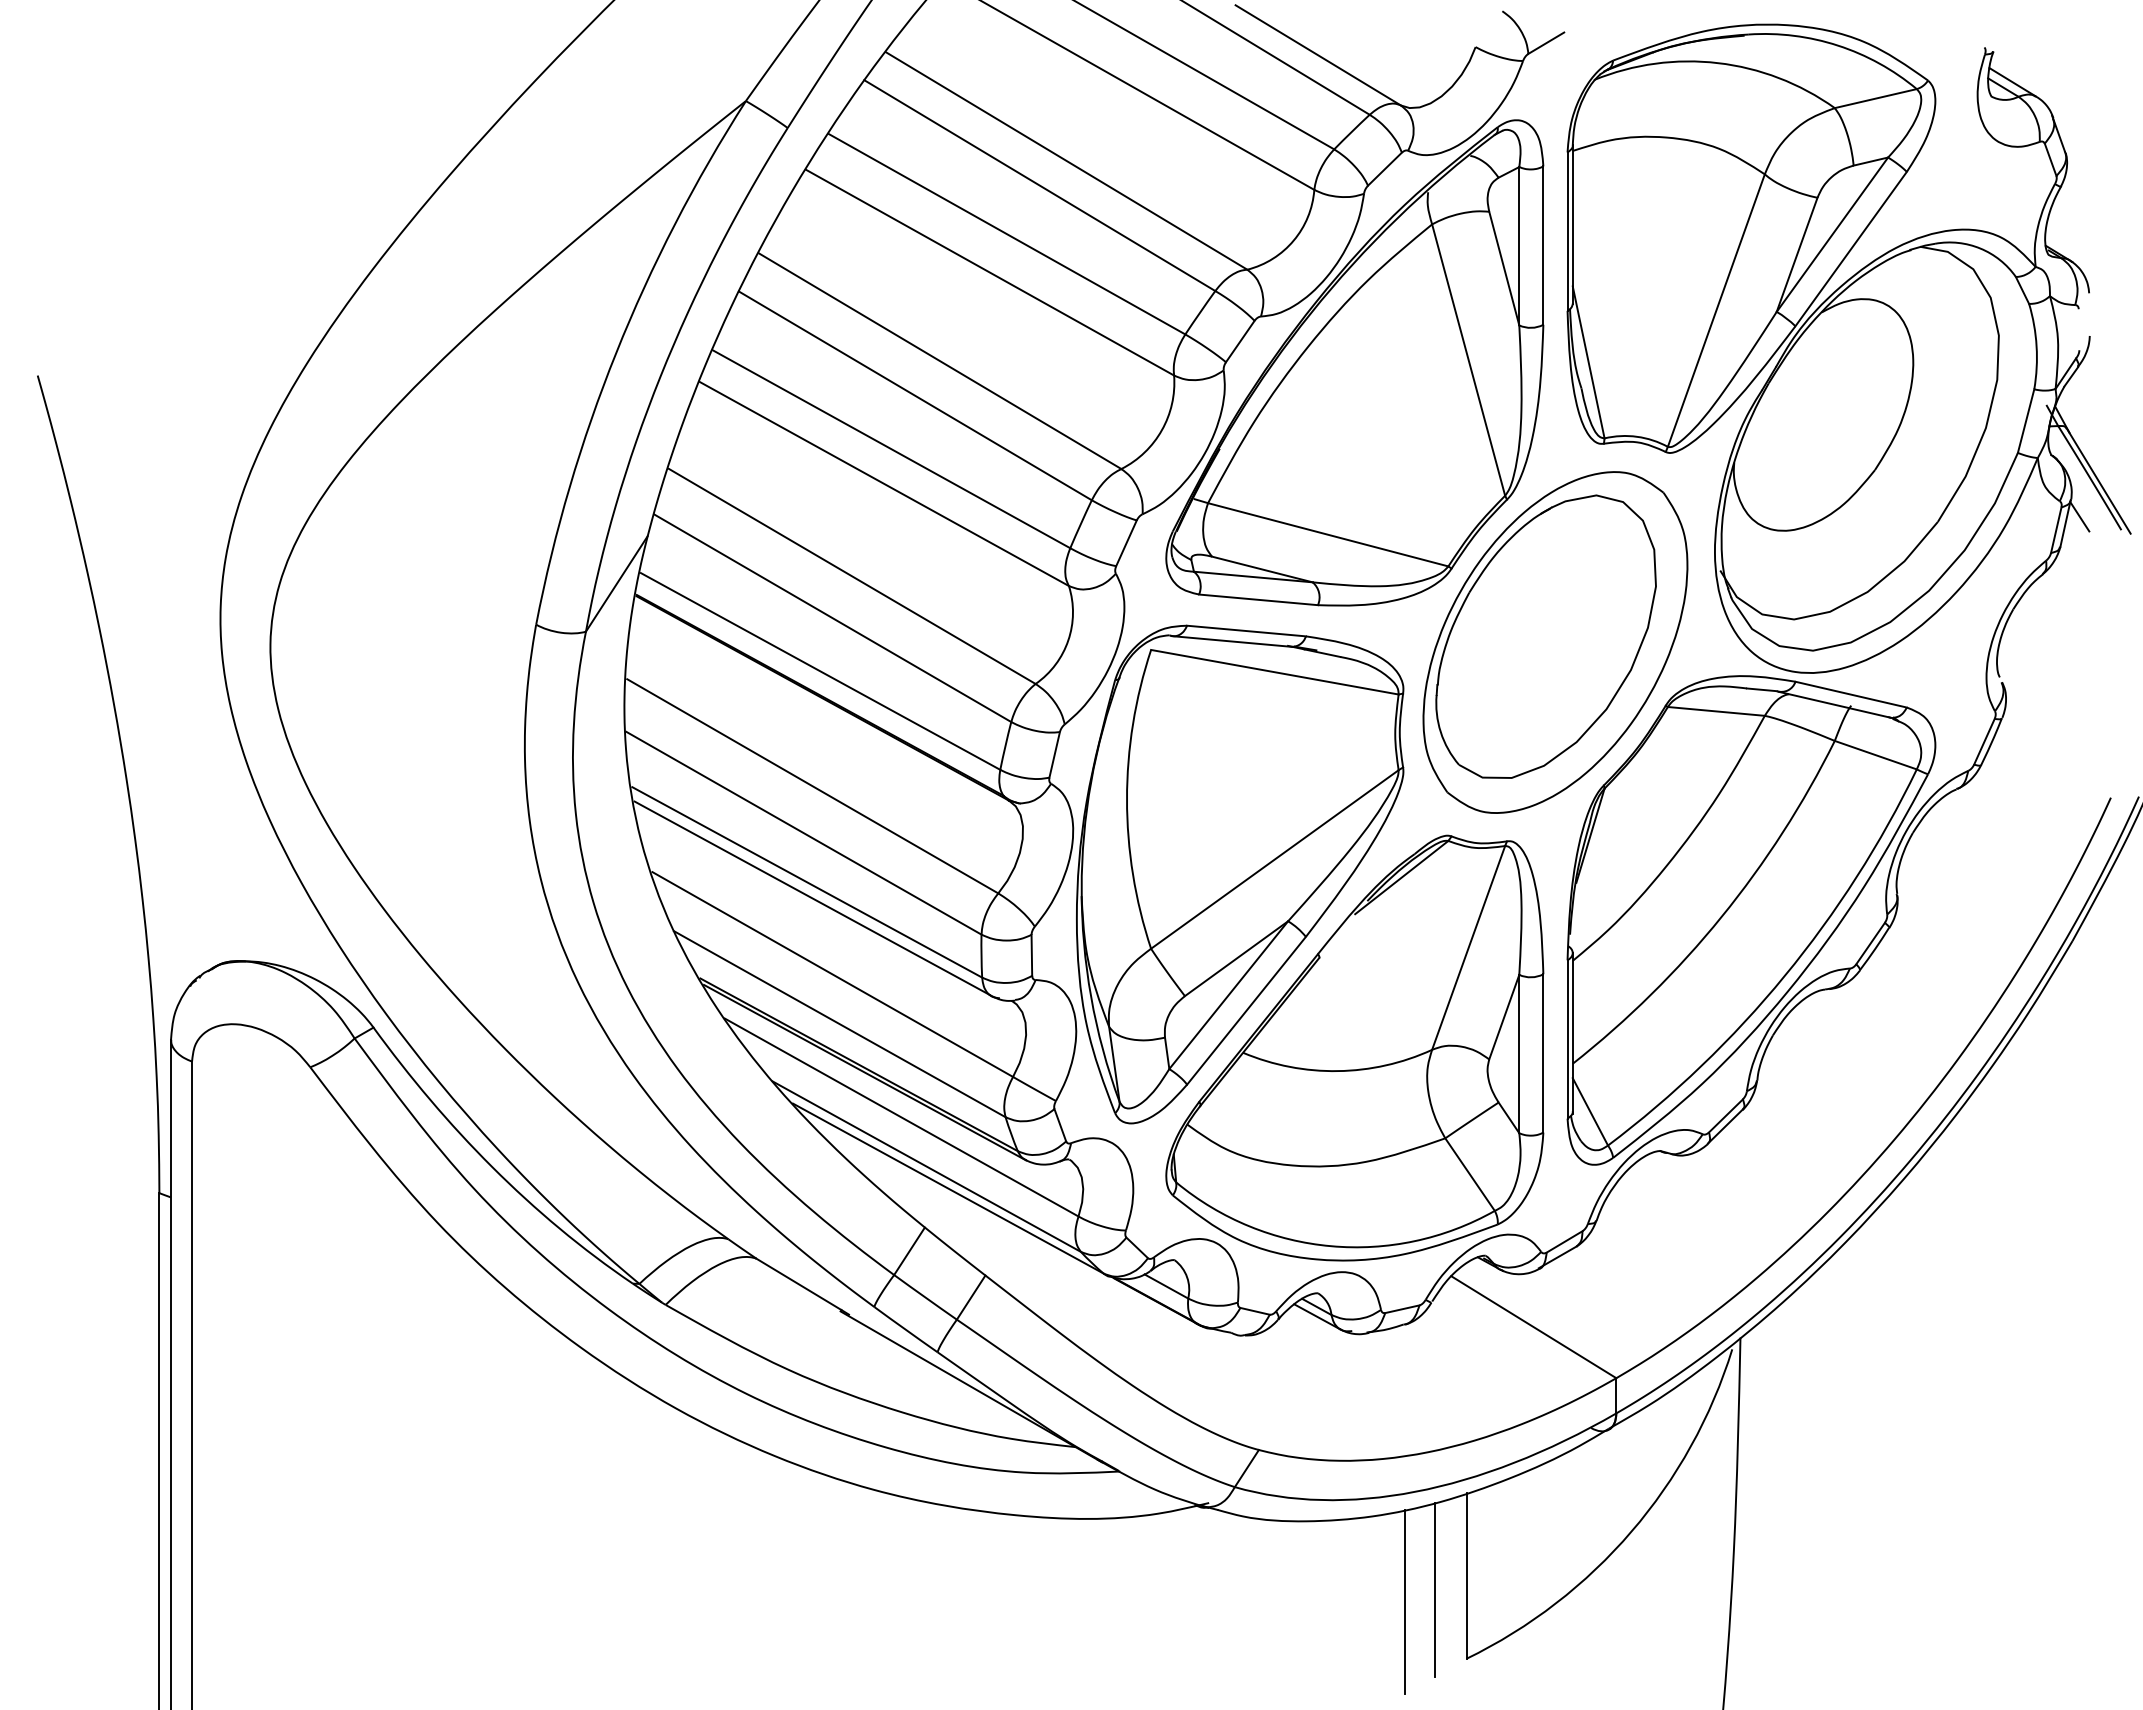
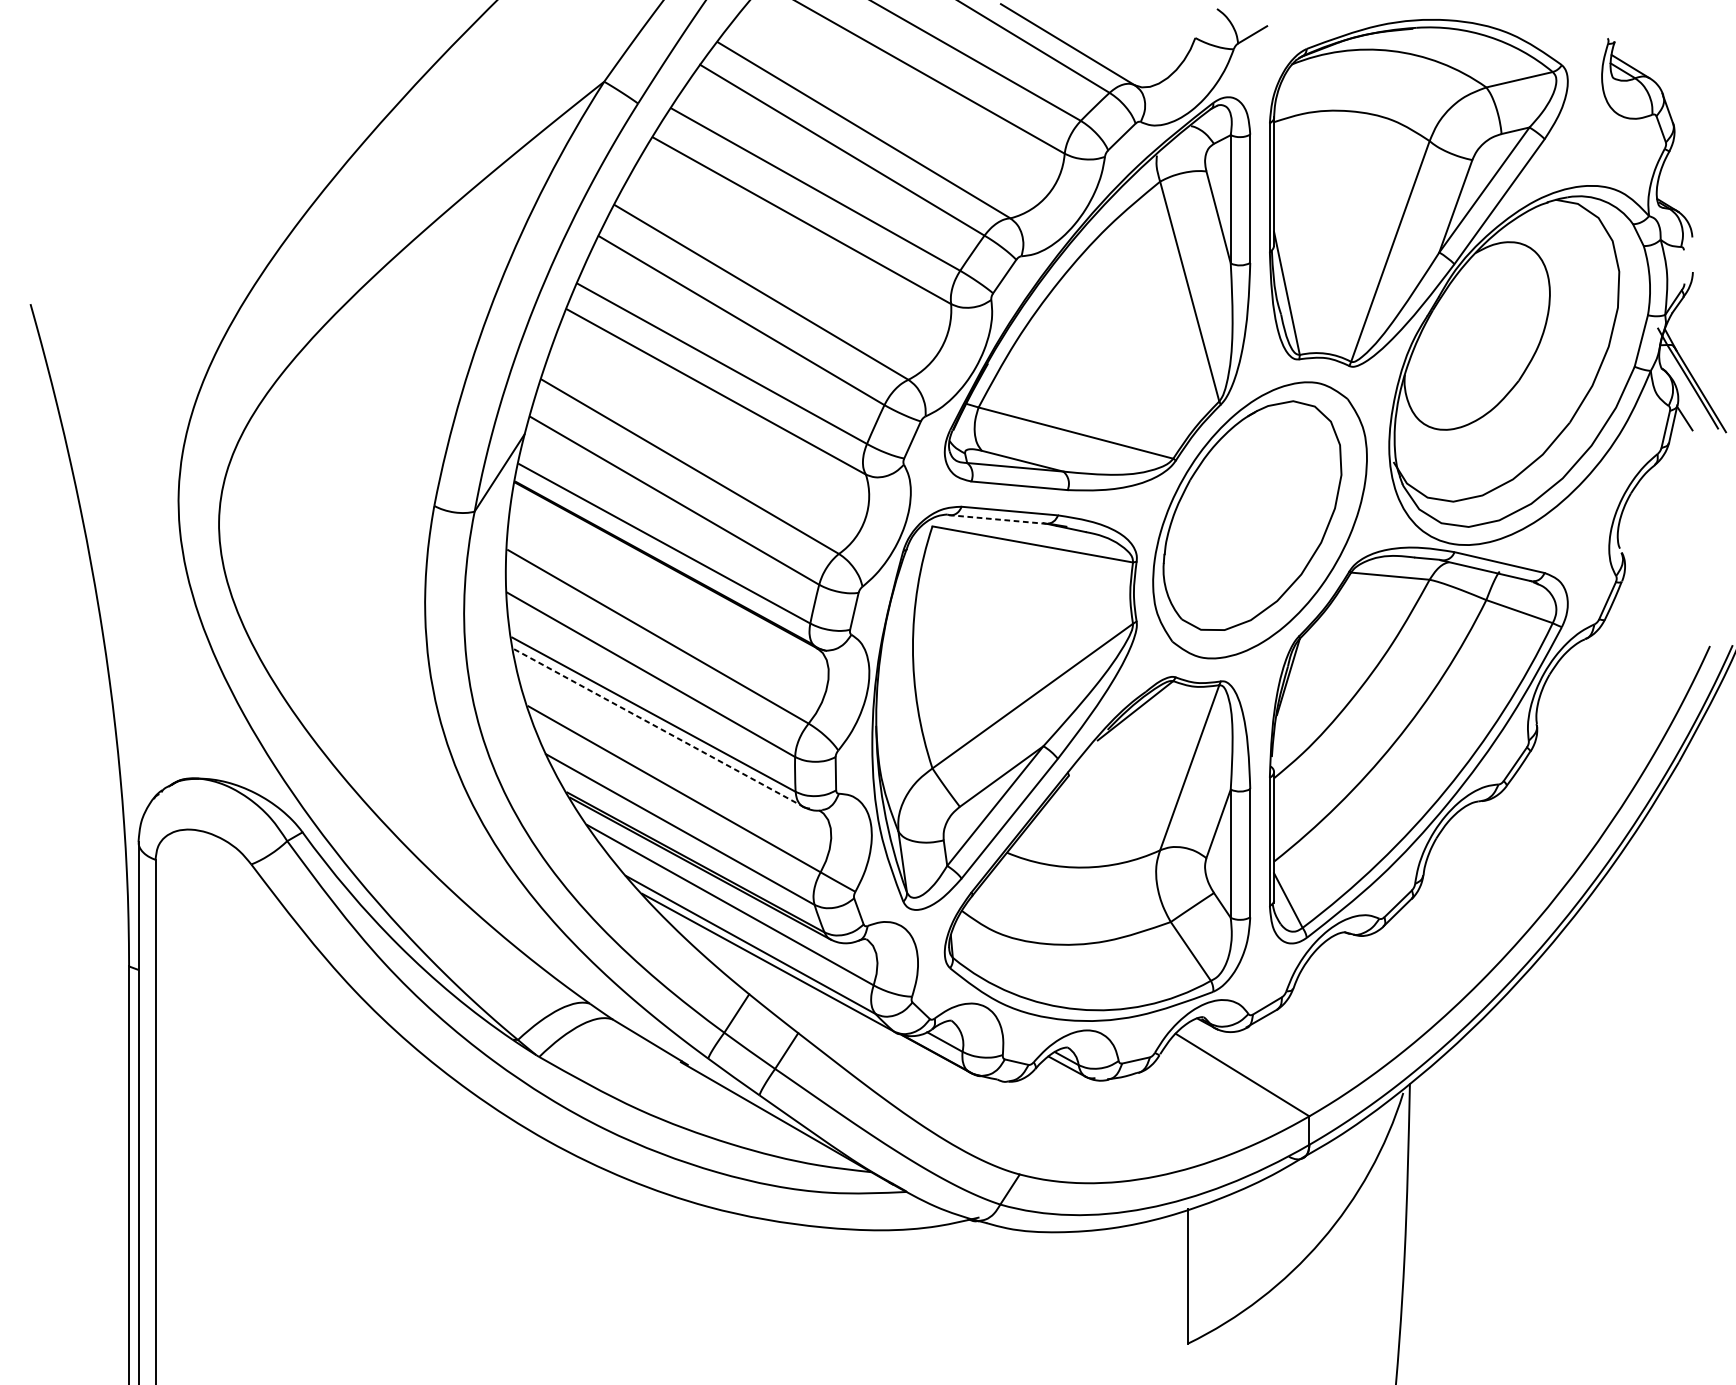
line: (1232, 641) -> (998, 519), solid -> dashed
line: (812, 898) -> (658, 727), solid -> dashed
line: (1434, 1590) -> (1162, 1288), removed
line: (1404, 1601) -> (1137, 1297), removed

